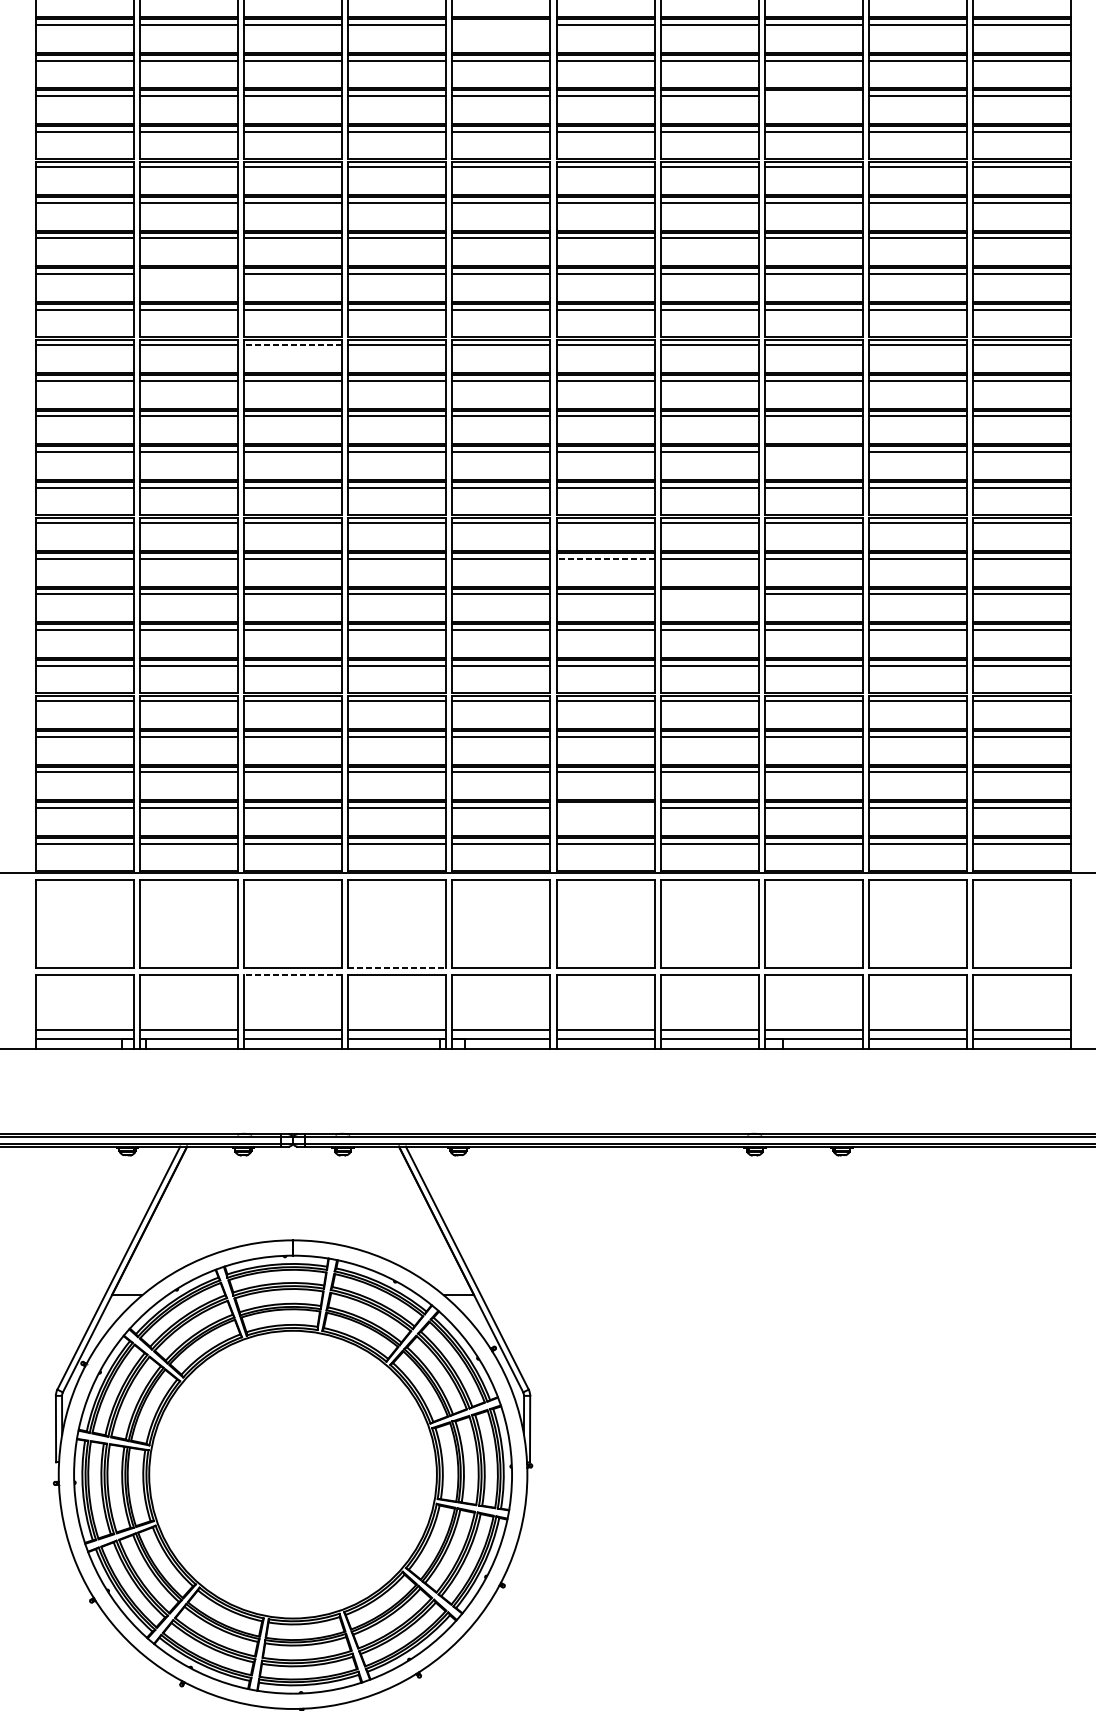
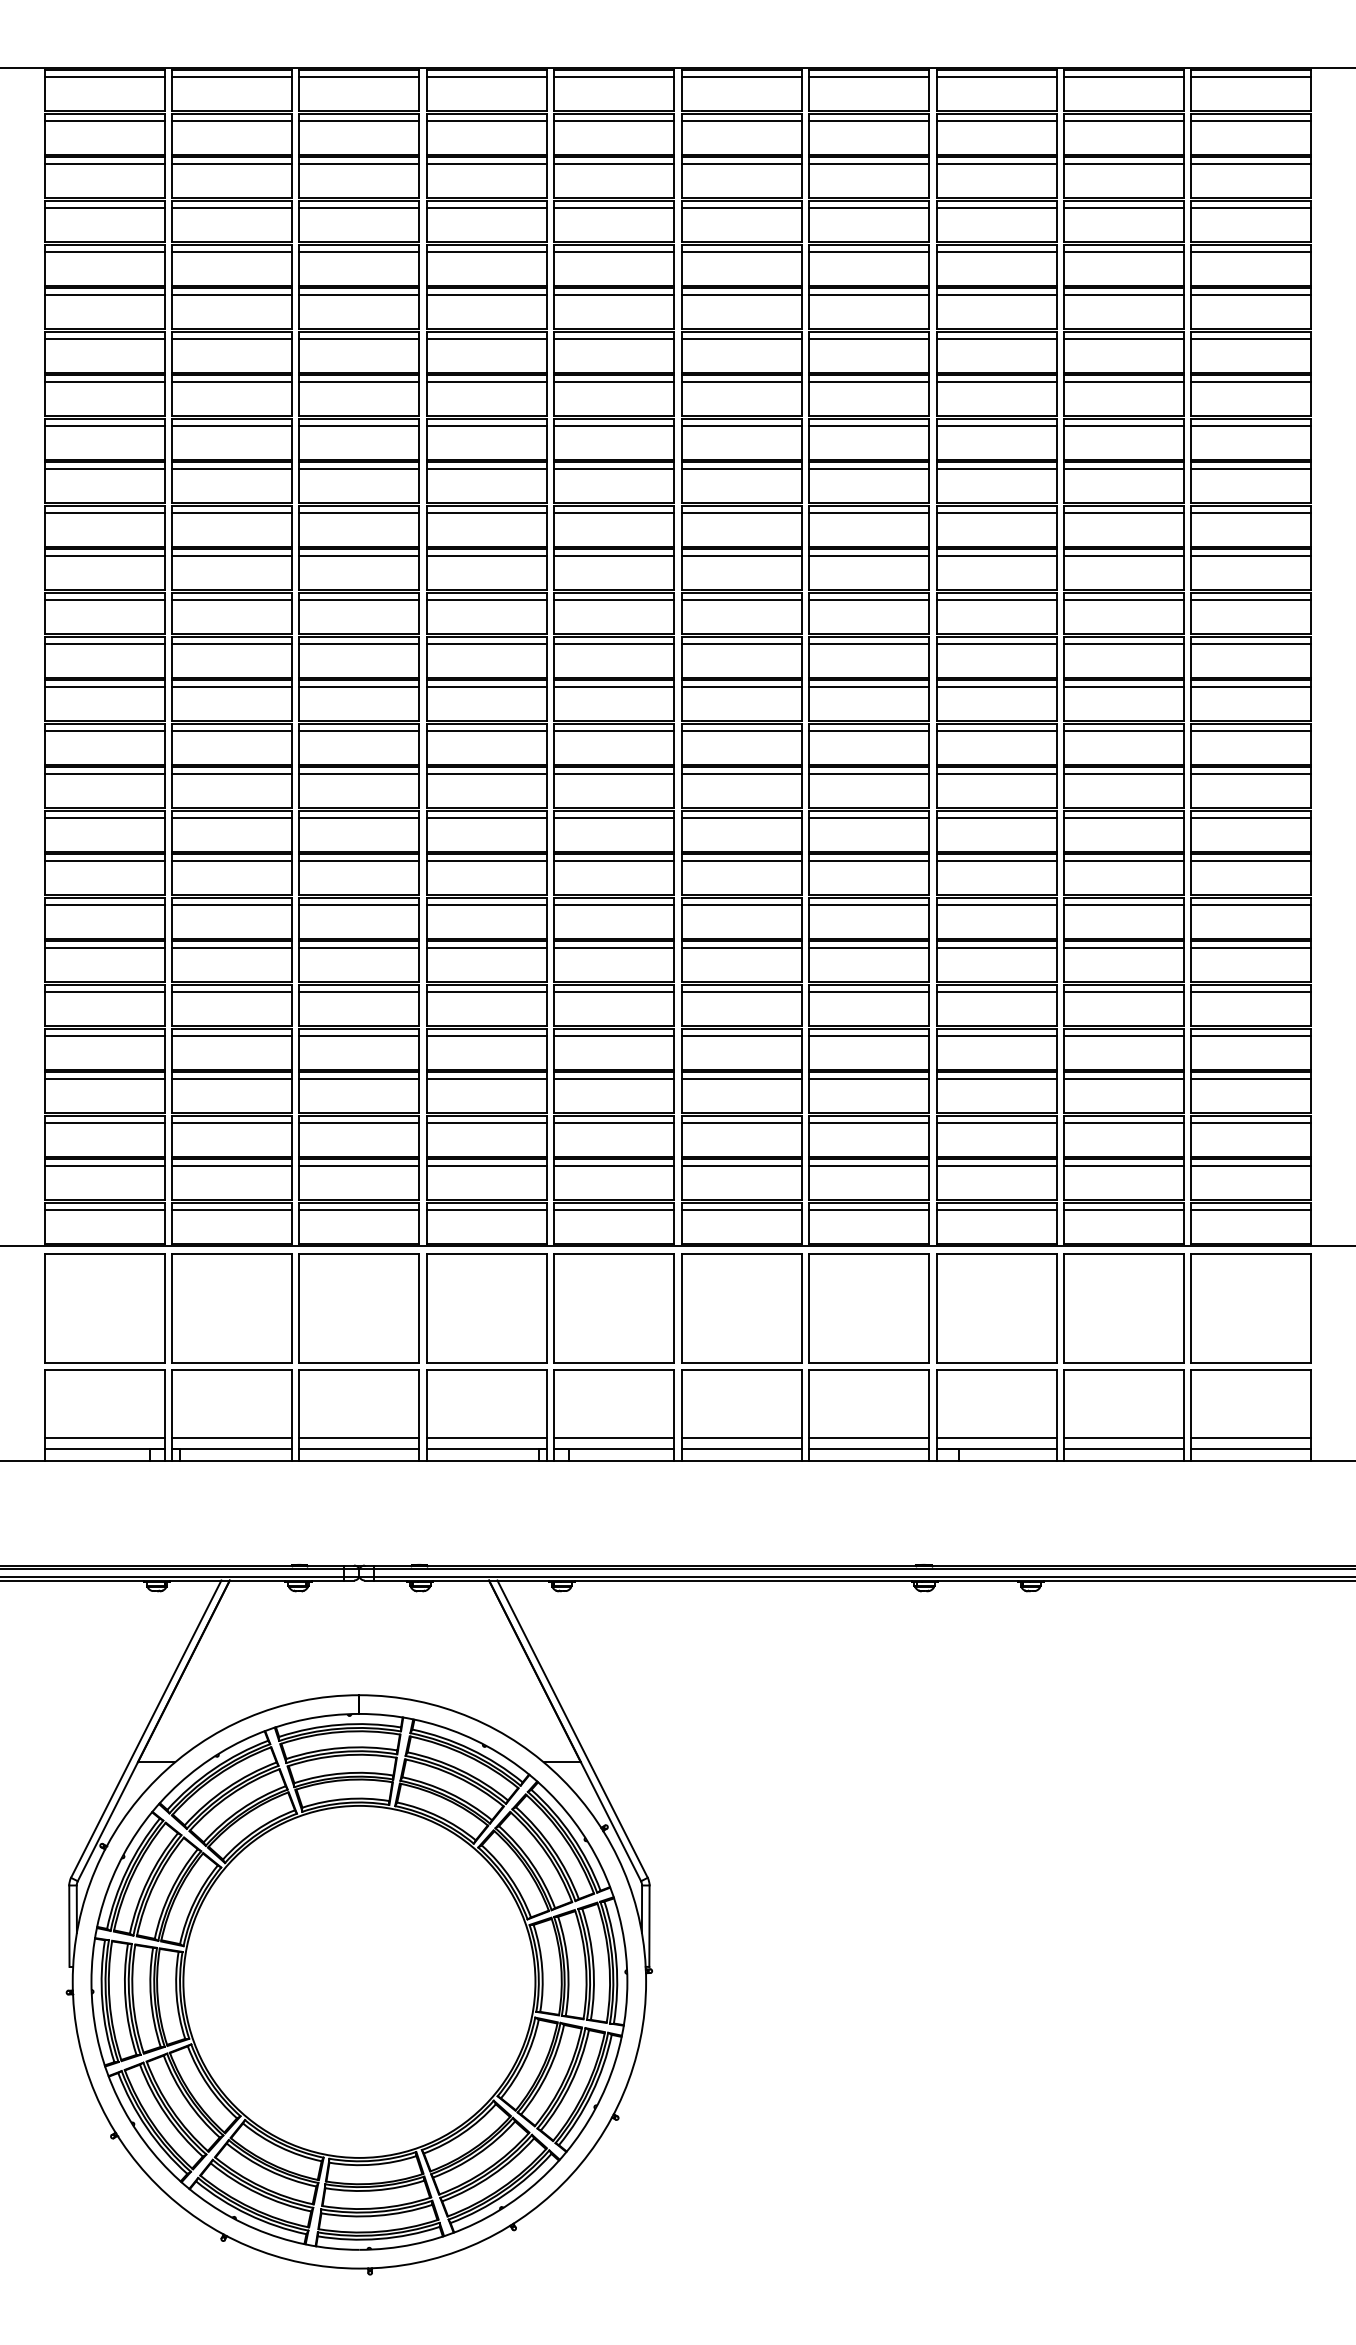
line: (501, 25) -> (614, 208), added
line: (813, 96) -> (996, 295), added
line: (188, 273) -> (231, 512), added
line: (293, 345) -> (359, 600), dashed -> solid
line: (813, 451) -> (996, 730), added
line: (605, 558) -> (741, 861), dashed -> solid
line: (709, 594) -> (869, 904), added
line: (605, 808) -> (741, 1166), added
line: (396, 968) -> (486, 1362), dashed -> solid
line: (293, 974) -> (359, 1370), dashed -> solid

